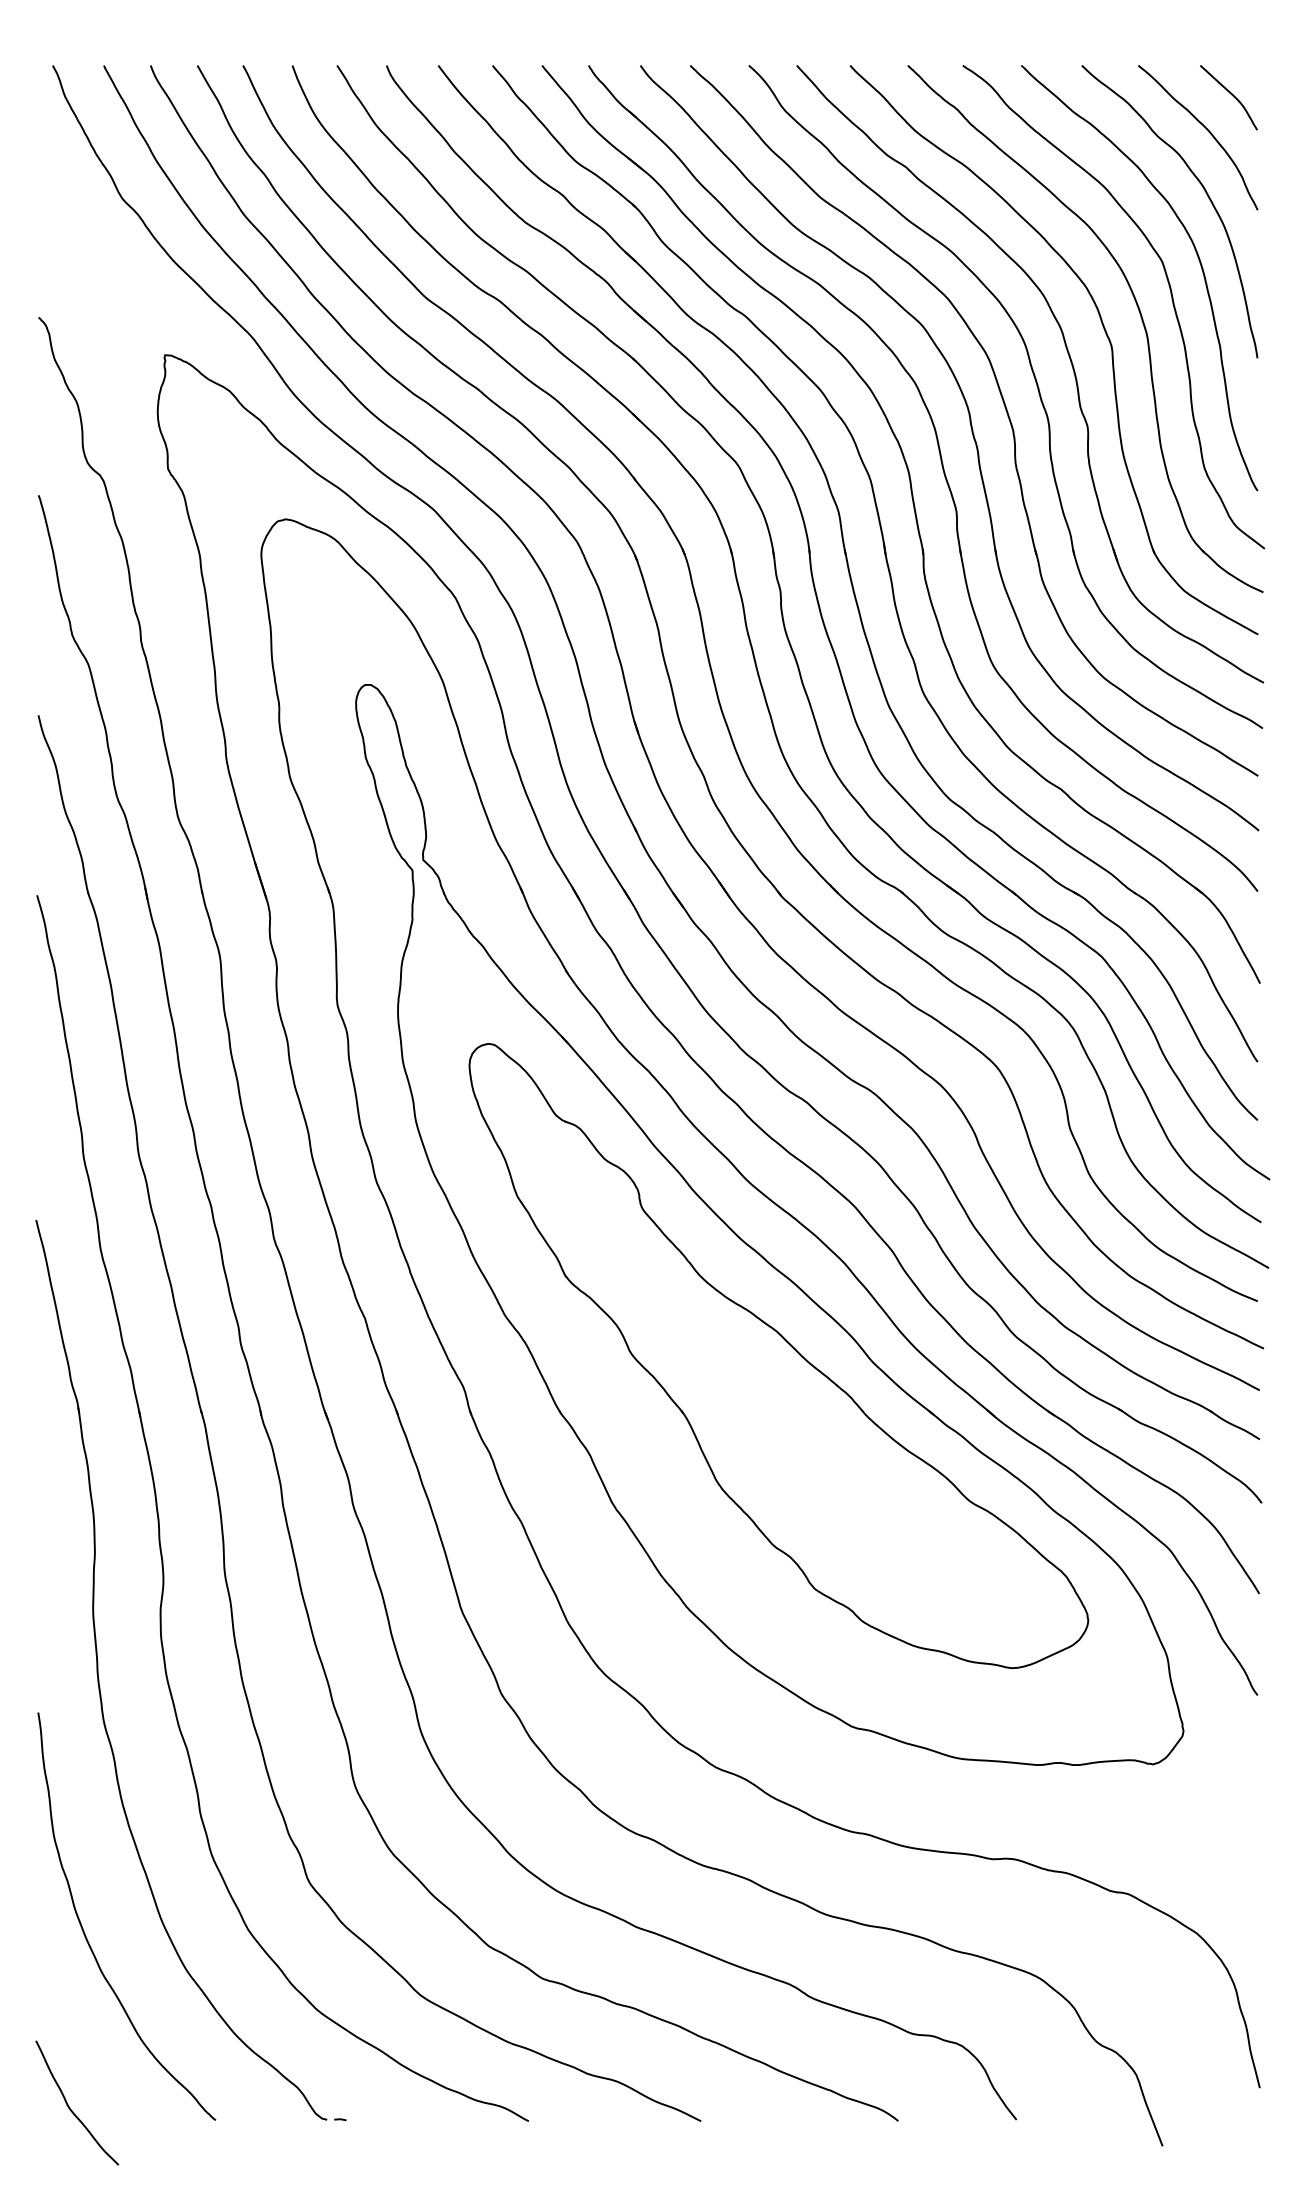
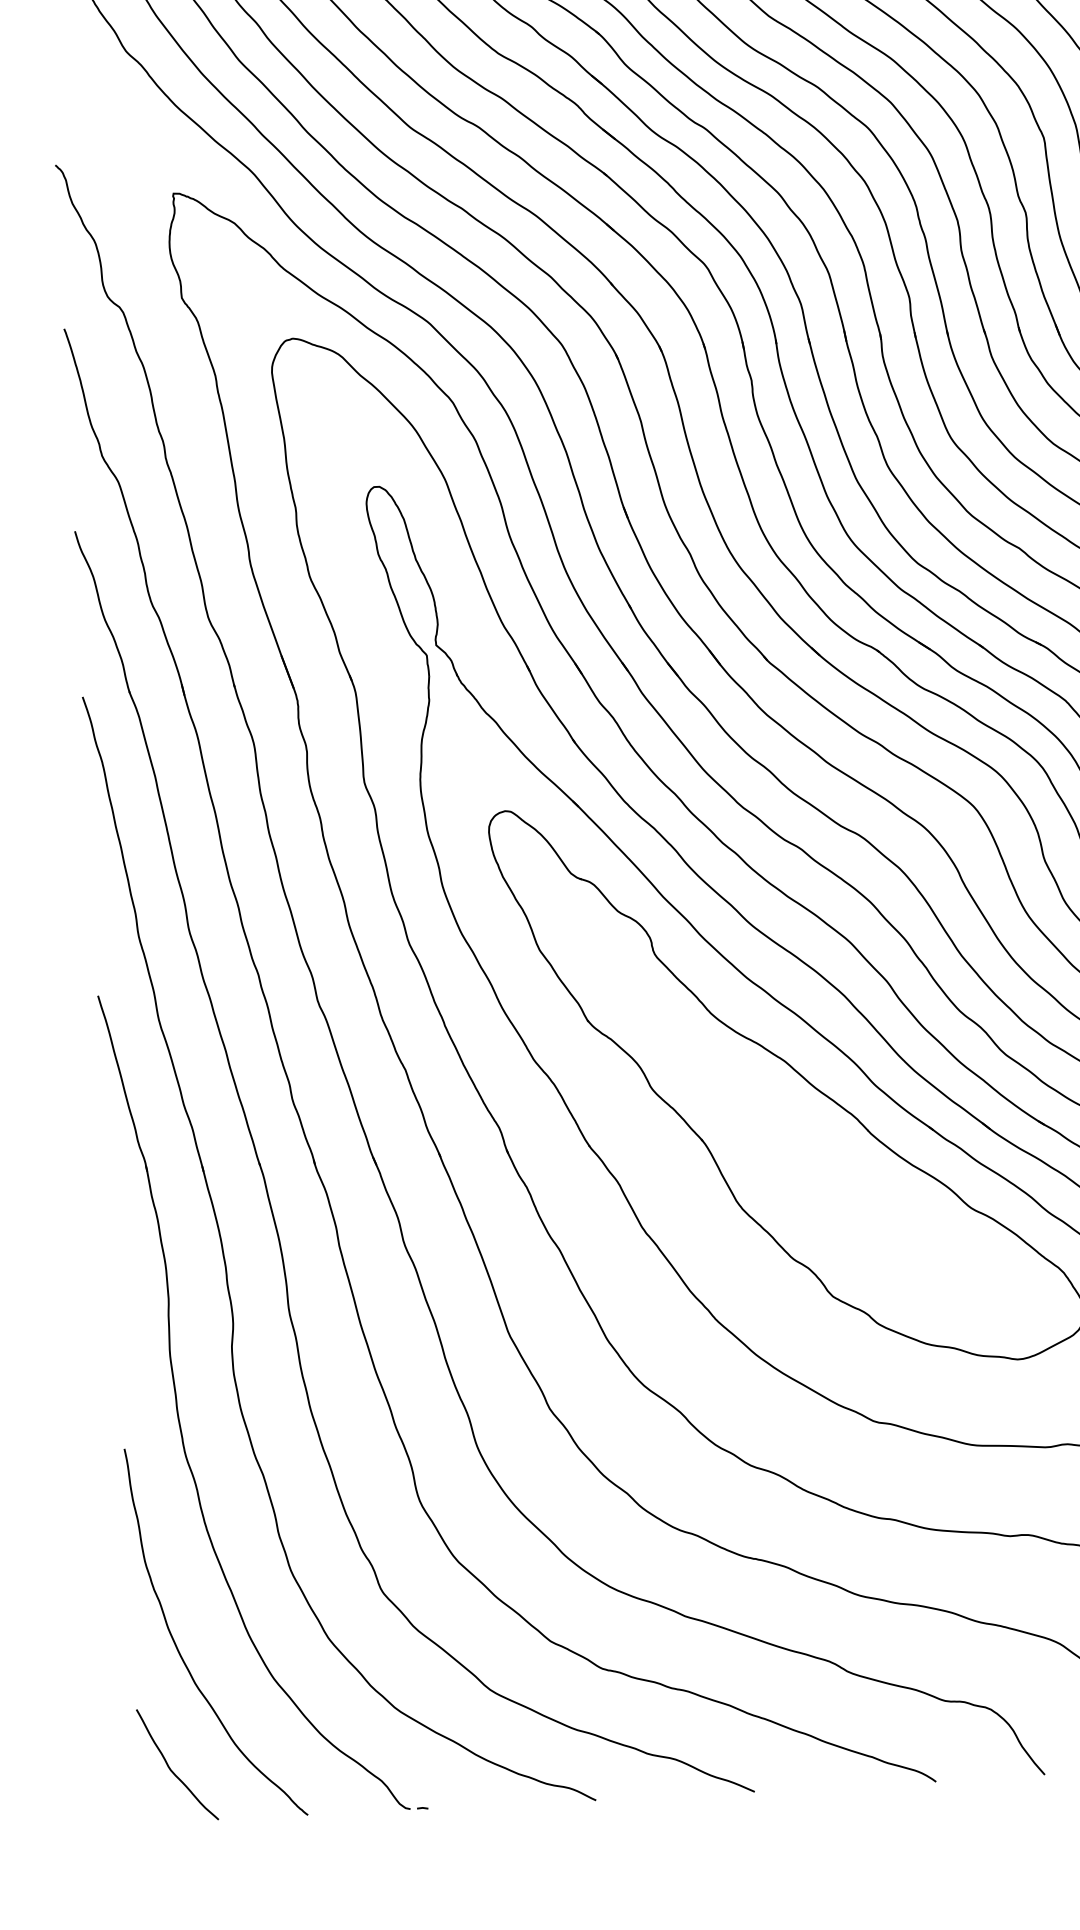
curve: (70, 2107) -> (171, 1769), moved

